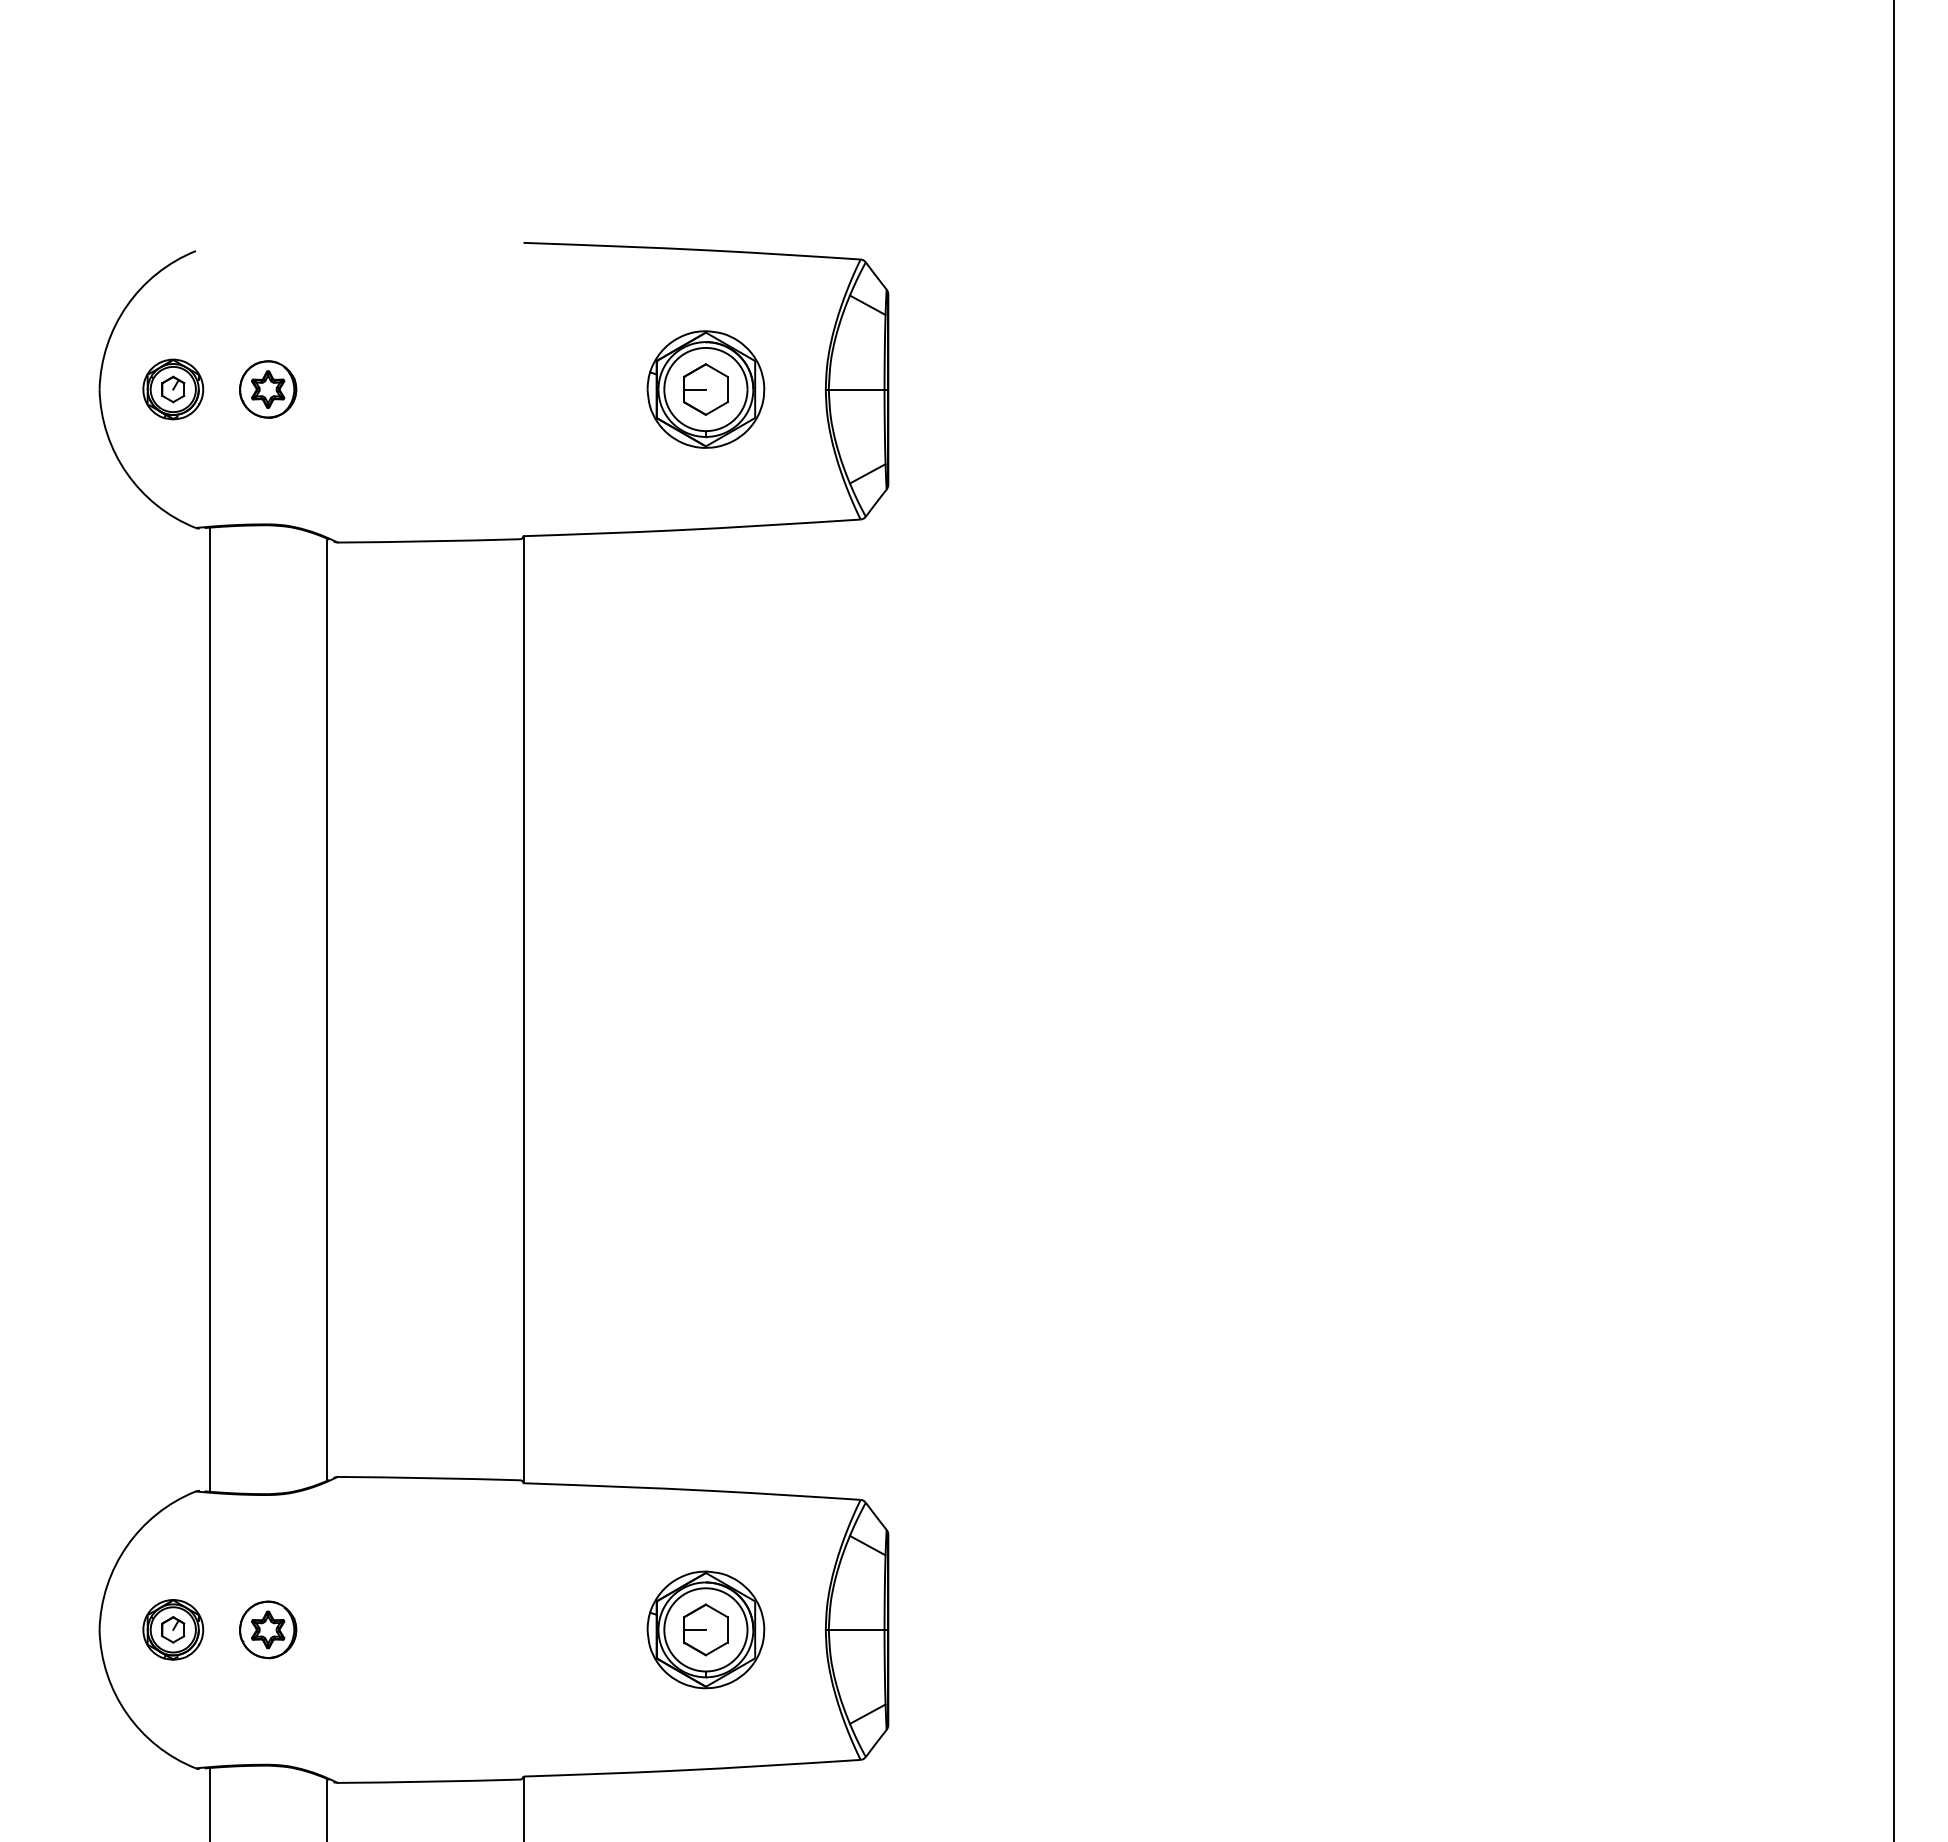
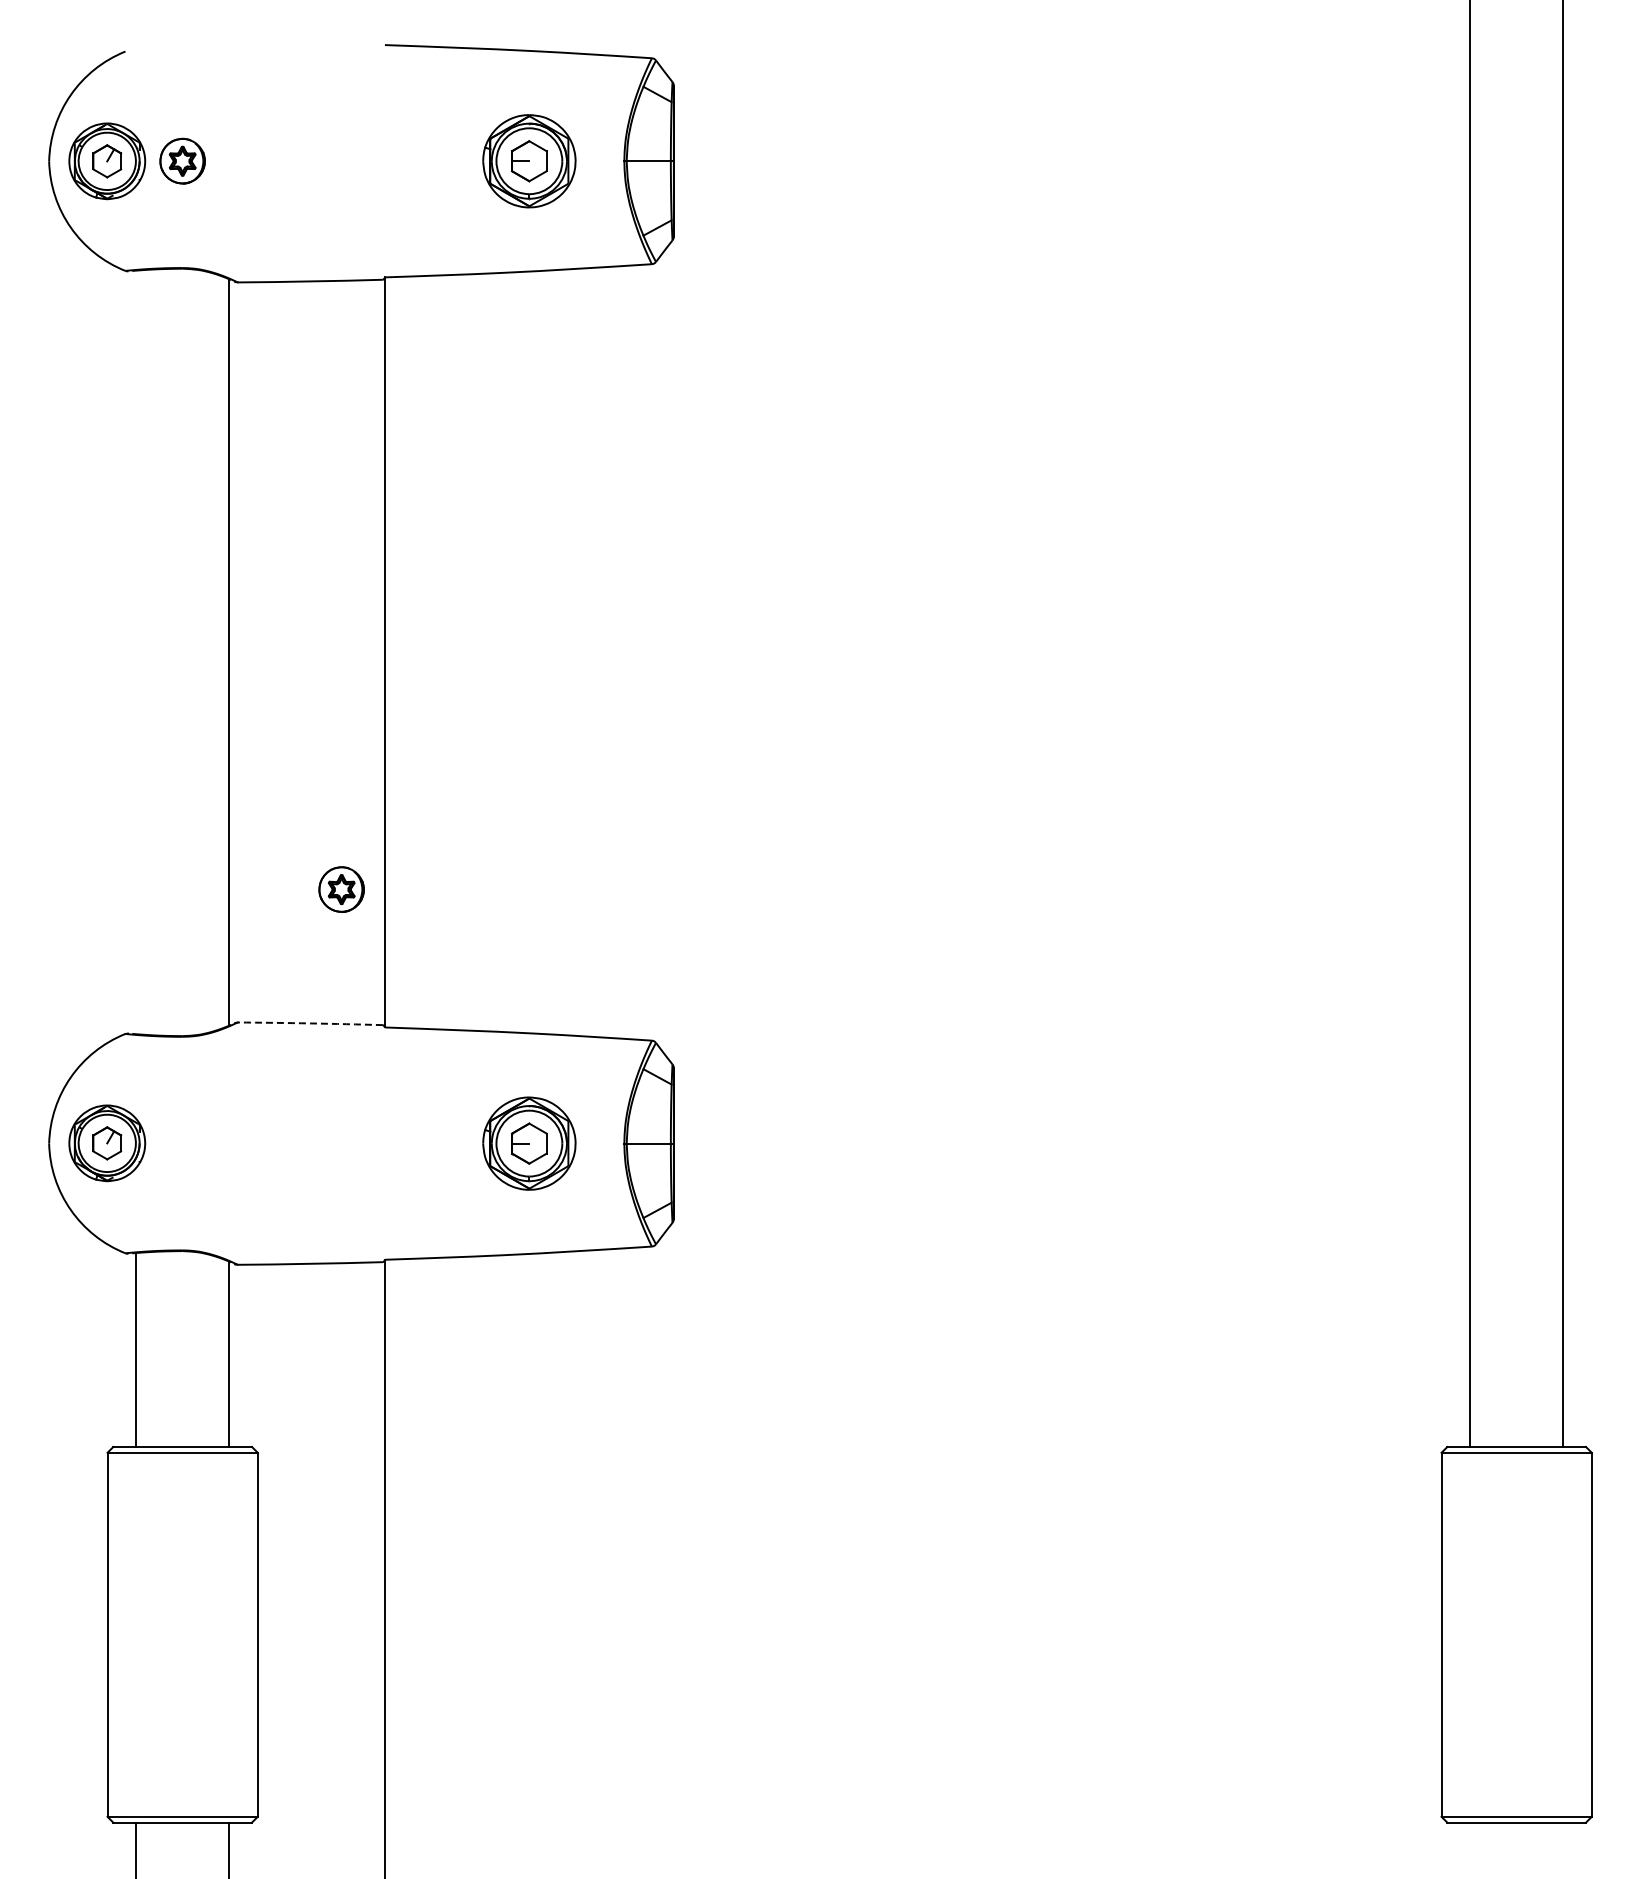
part: (173, 388) -> (107, 160), size x1.6
line: (209, 1009) -> (136, 652), removed
arc: (429, 1478) -> (310, 1023), solid -> dashed
part: (173, 1629) -> (107, 1143), size x1.6
part: (267, 1629) -> (341, 889), moved

